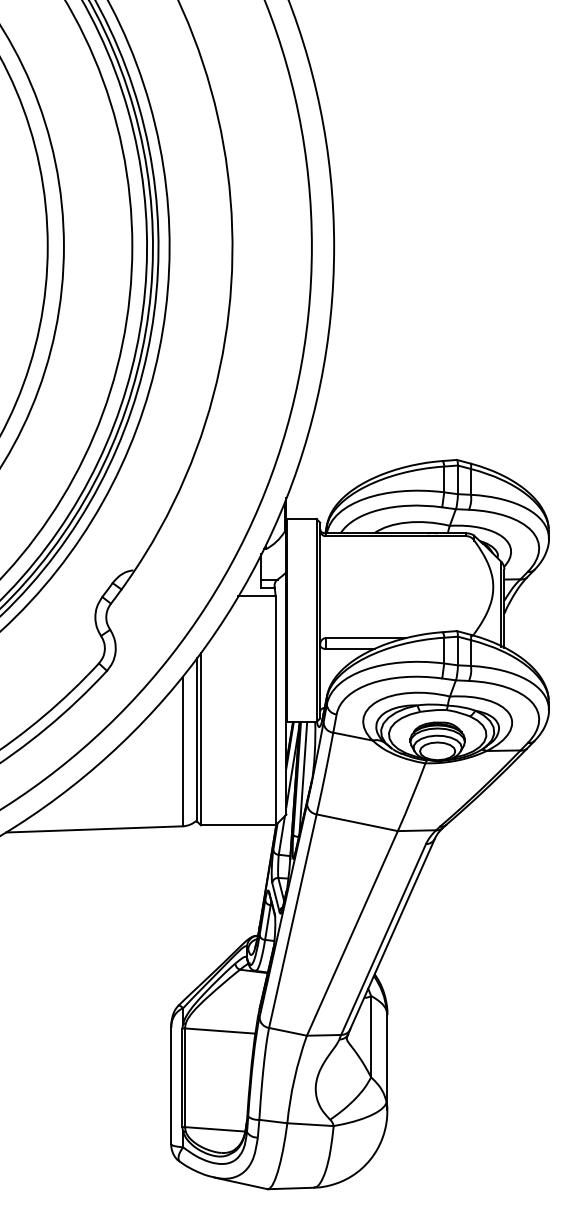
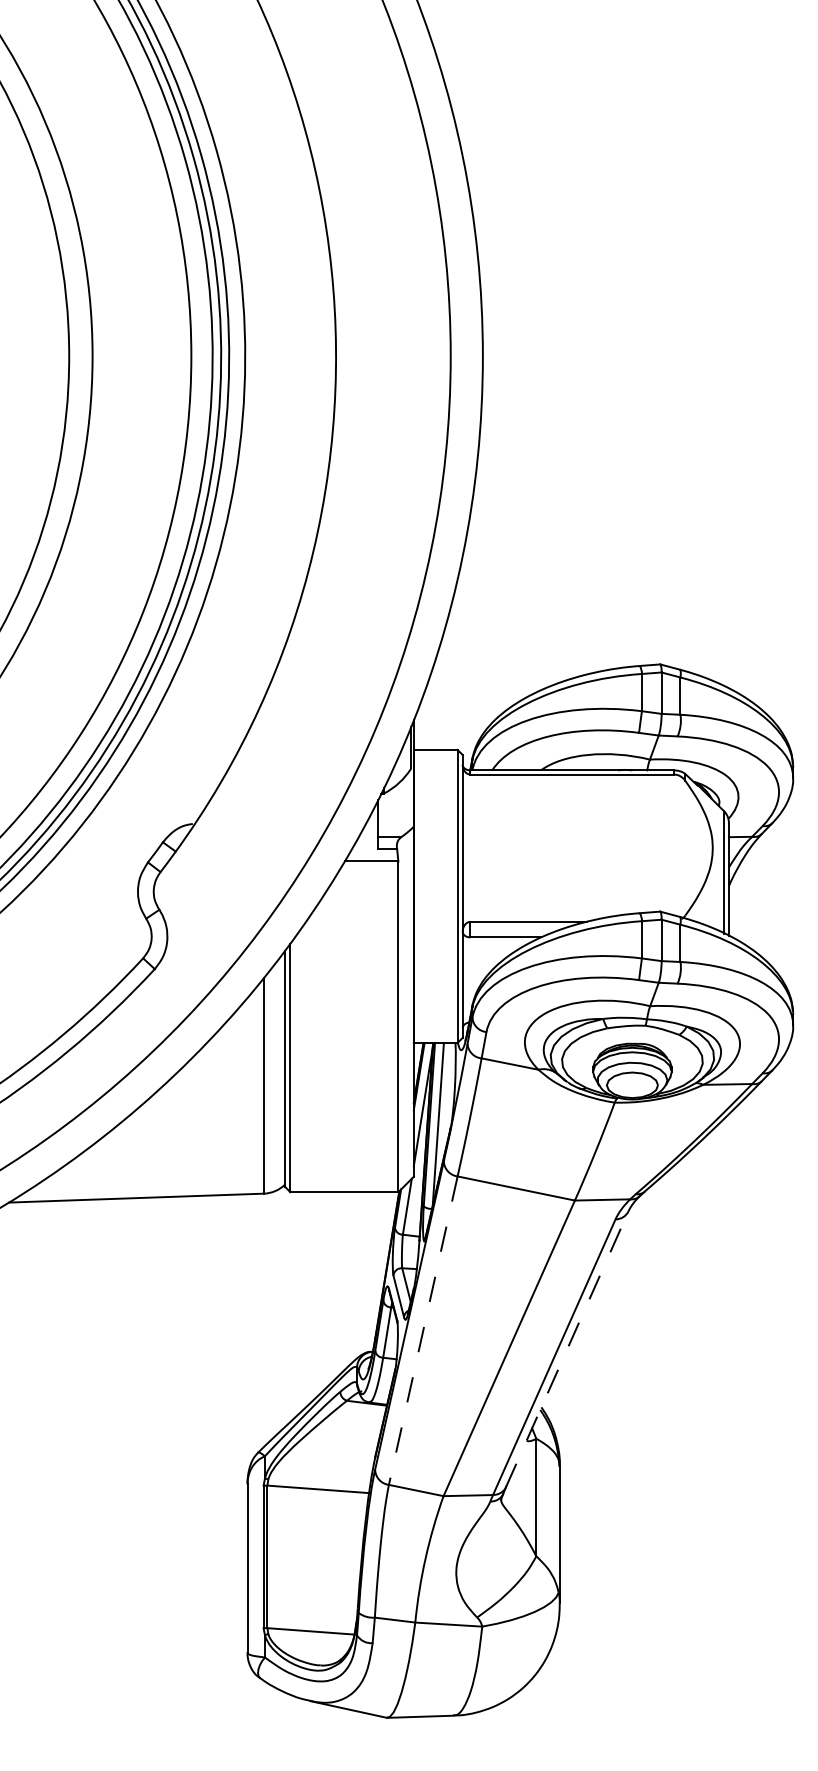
line: (292, 921) -> (422, 1331), solid -> dashed
line: (392, 934) -> (567, 1349), solid -> dashed

